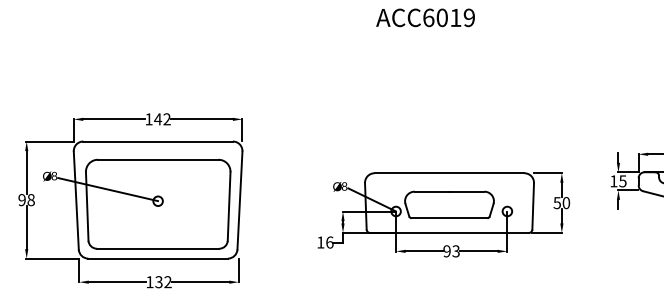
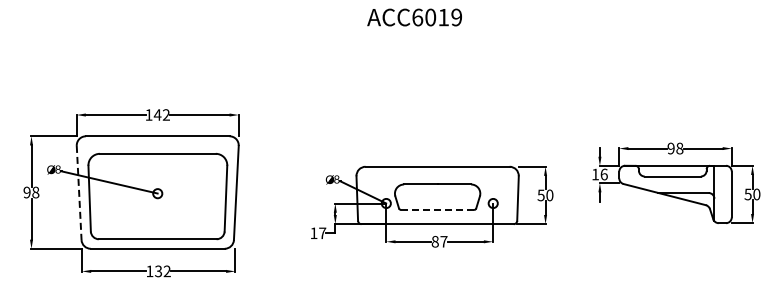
text: (622, 181) -> (603, 174), 15 -> 16
line: (76, 201) -> (79, 193), solid -> dashed
line: (450, 218) -> (438, 210), solid -> dashed
text: (329, 242) -> (322, 233), 16 -> 17
text: (451, 251) -> (439, 241), 93 -> 87

